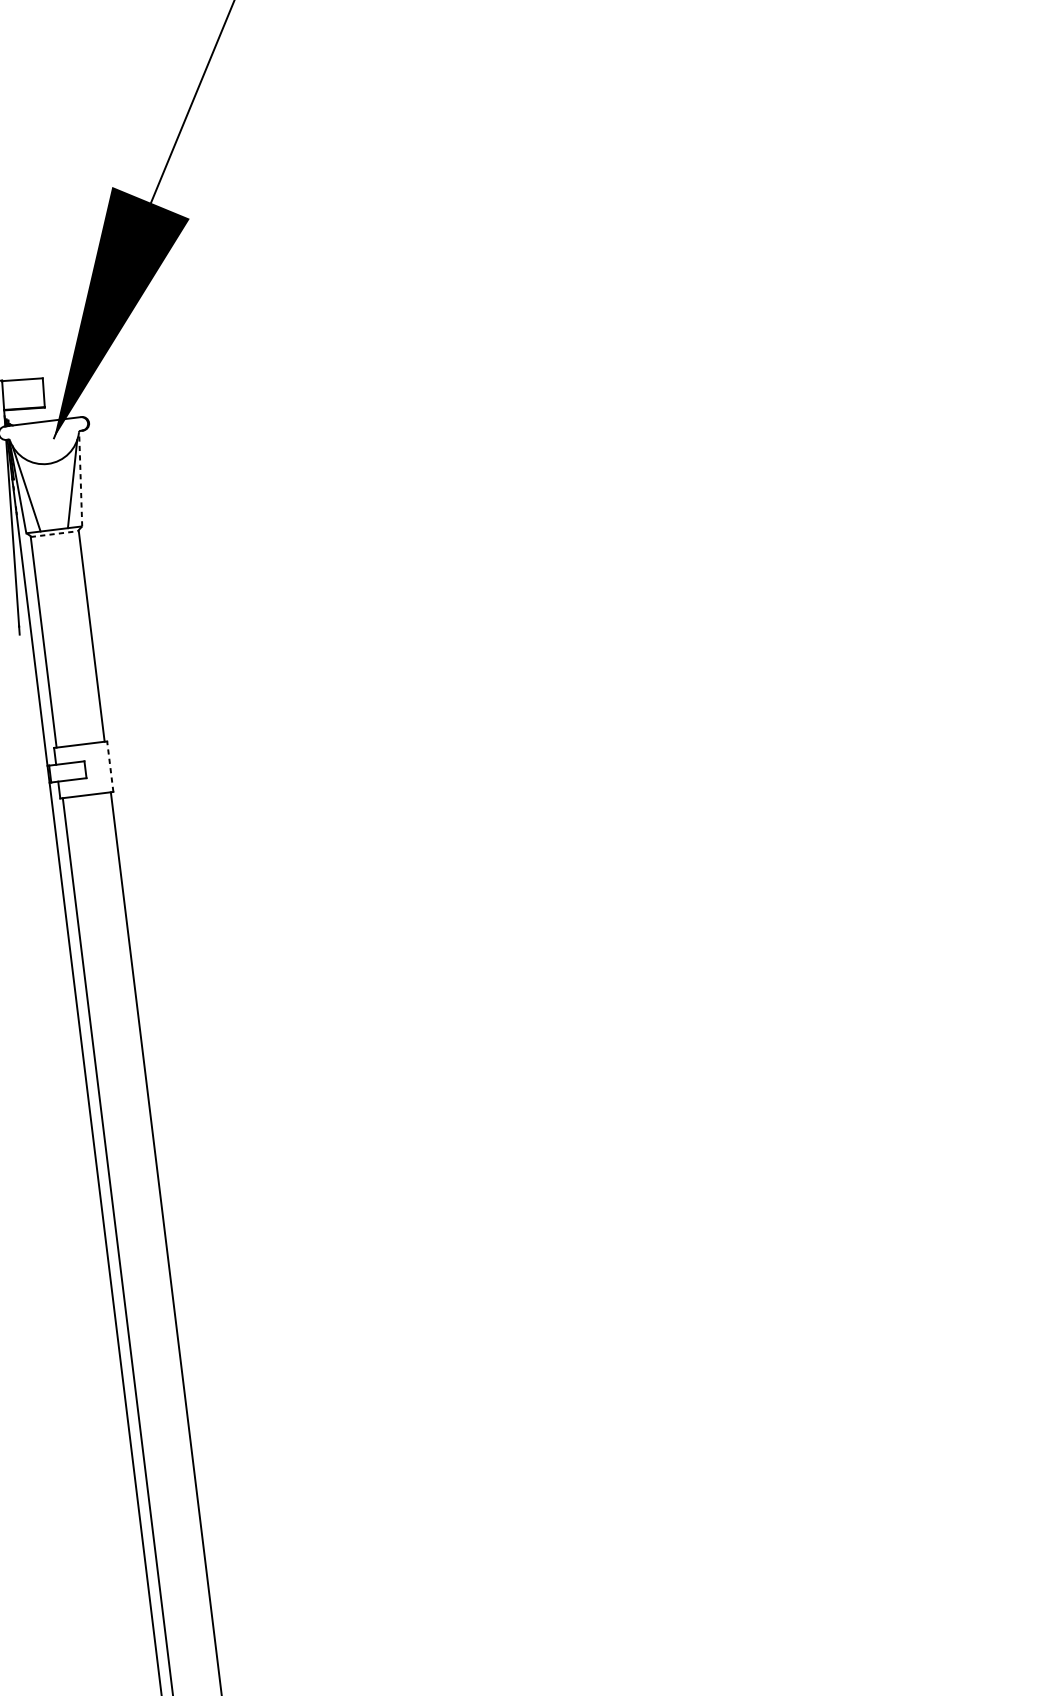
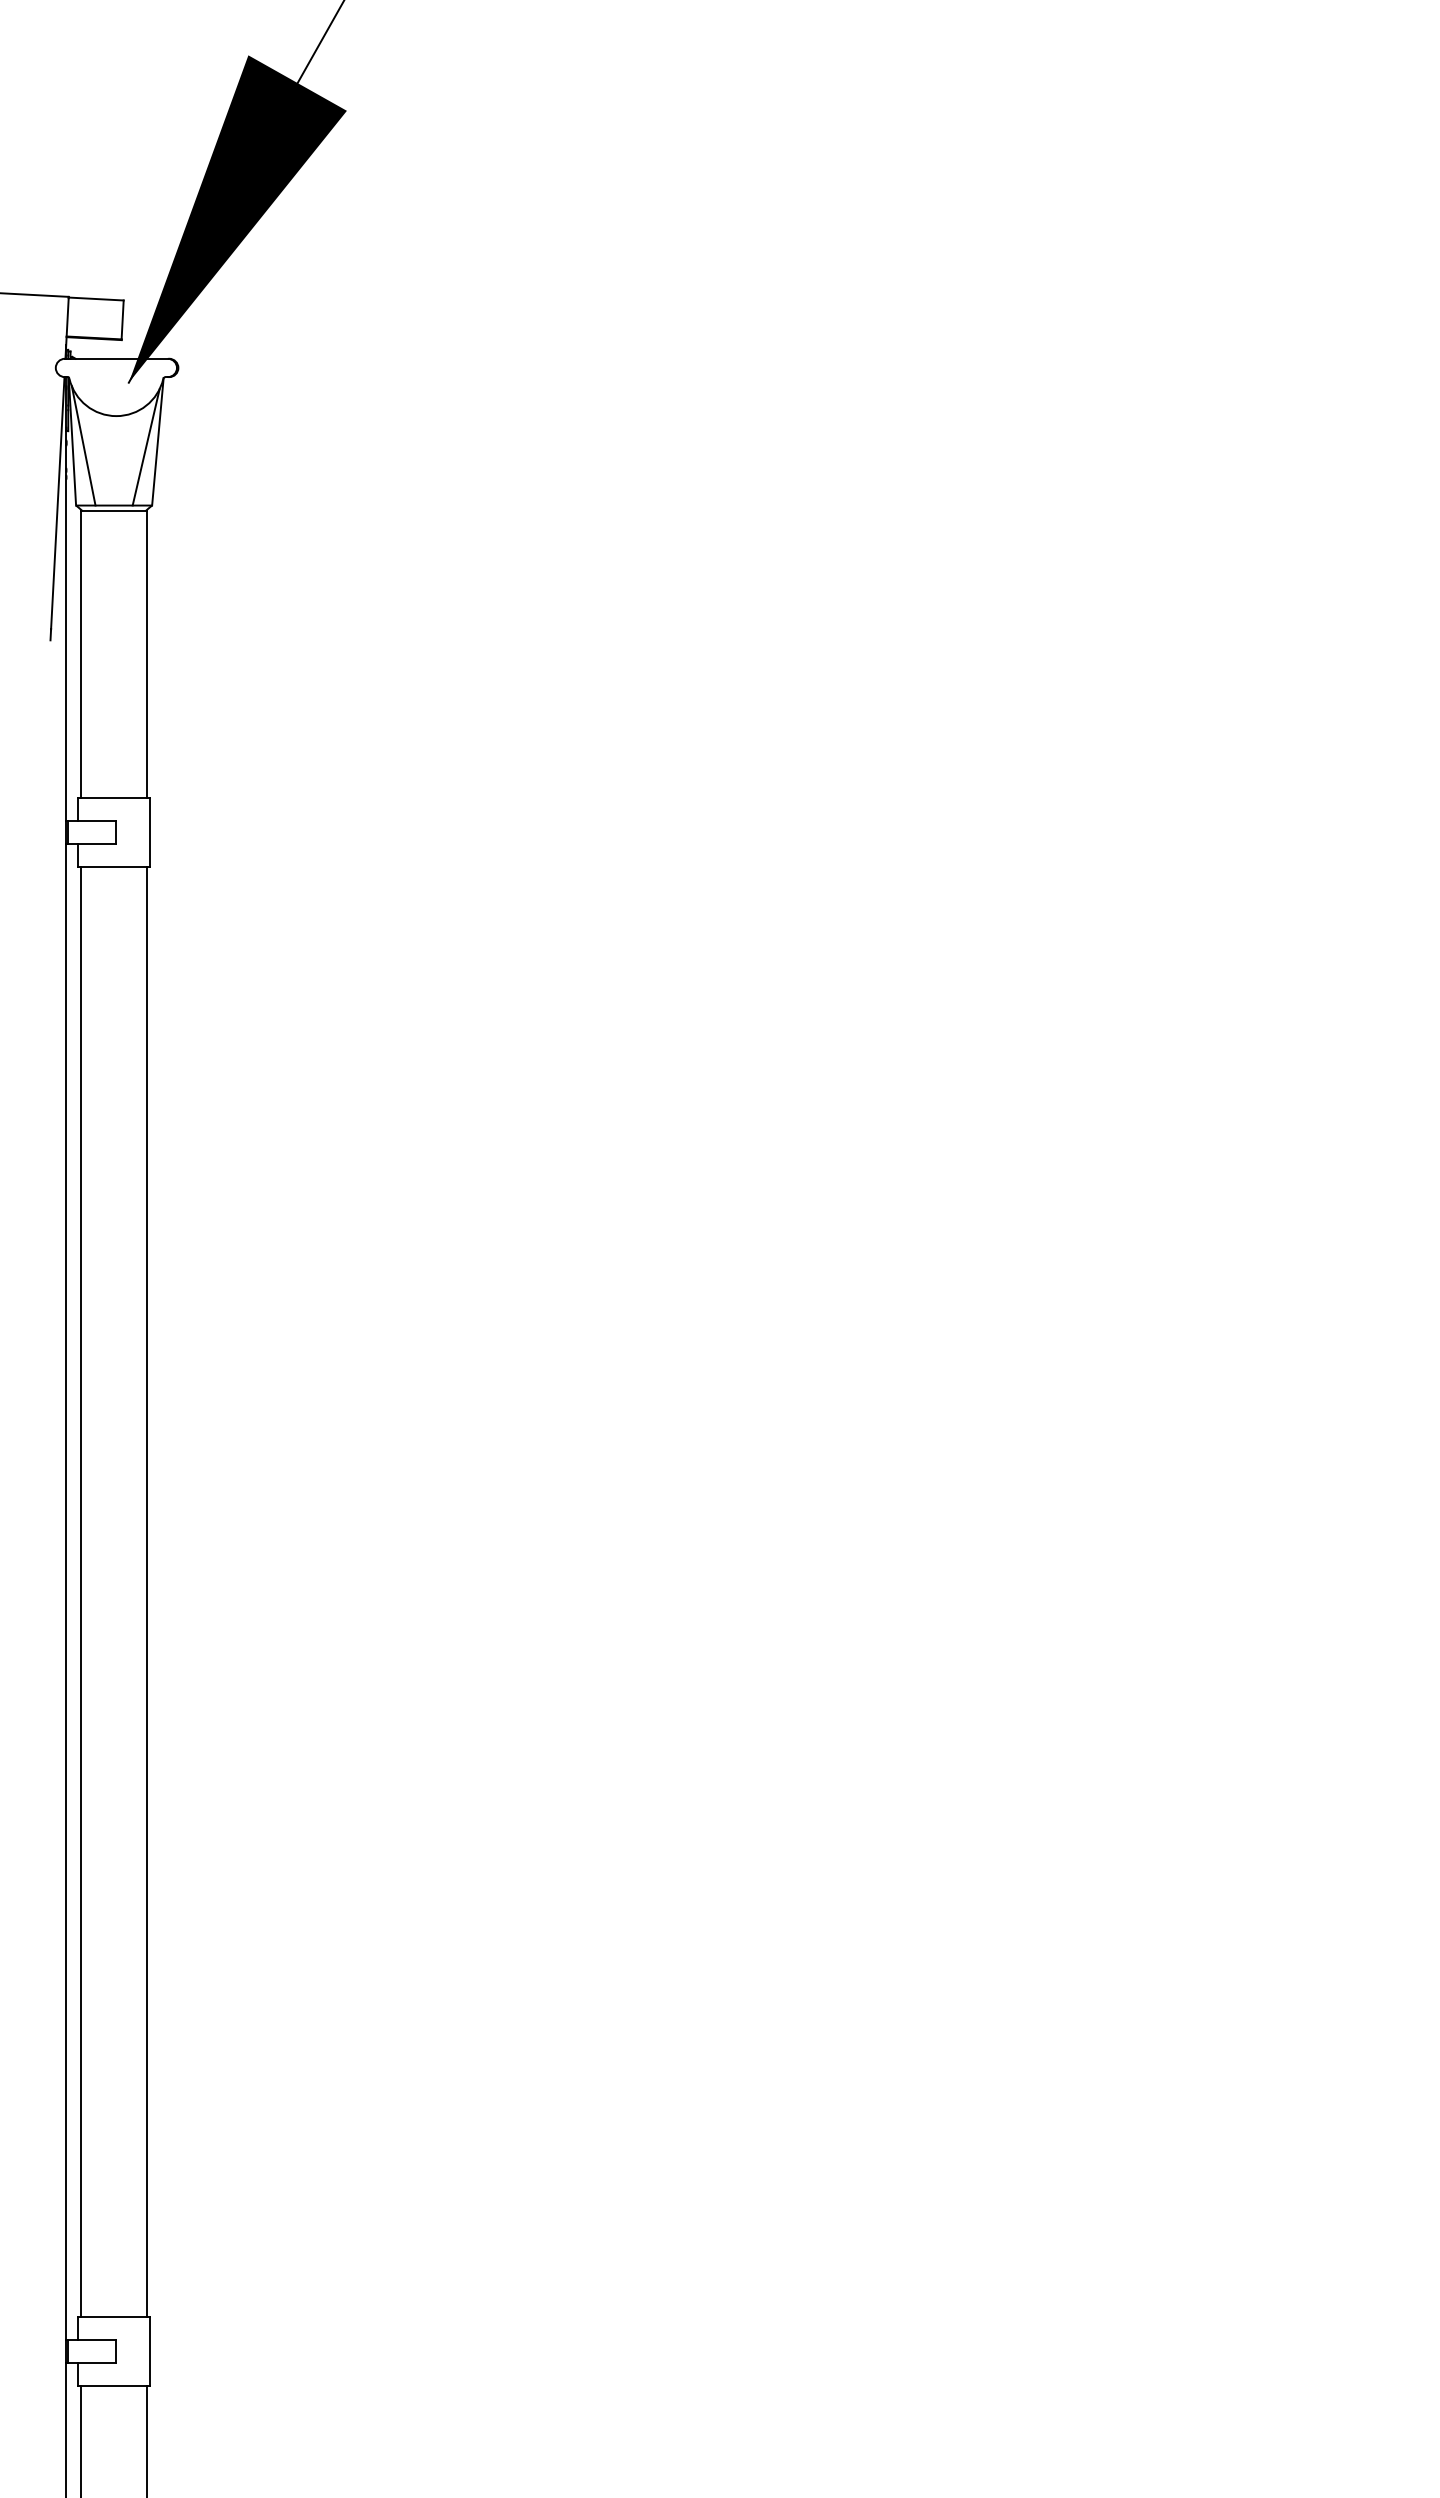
line: (80, 478) -> (157, 441), dashed -> solid
line: (55, 534) -> (114, 511), dashed -> solid
line: (110, 766) -> (150, 831), dashed -> solid

